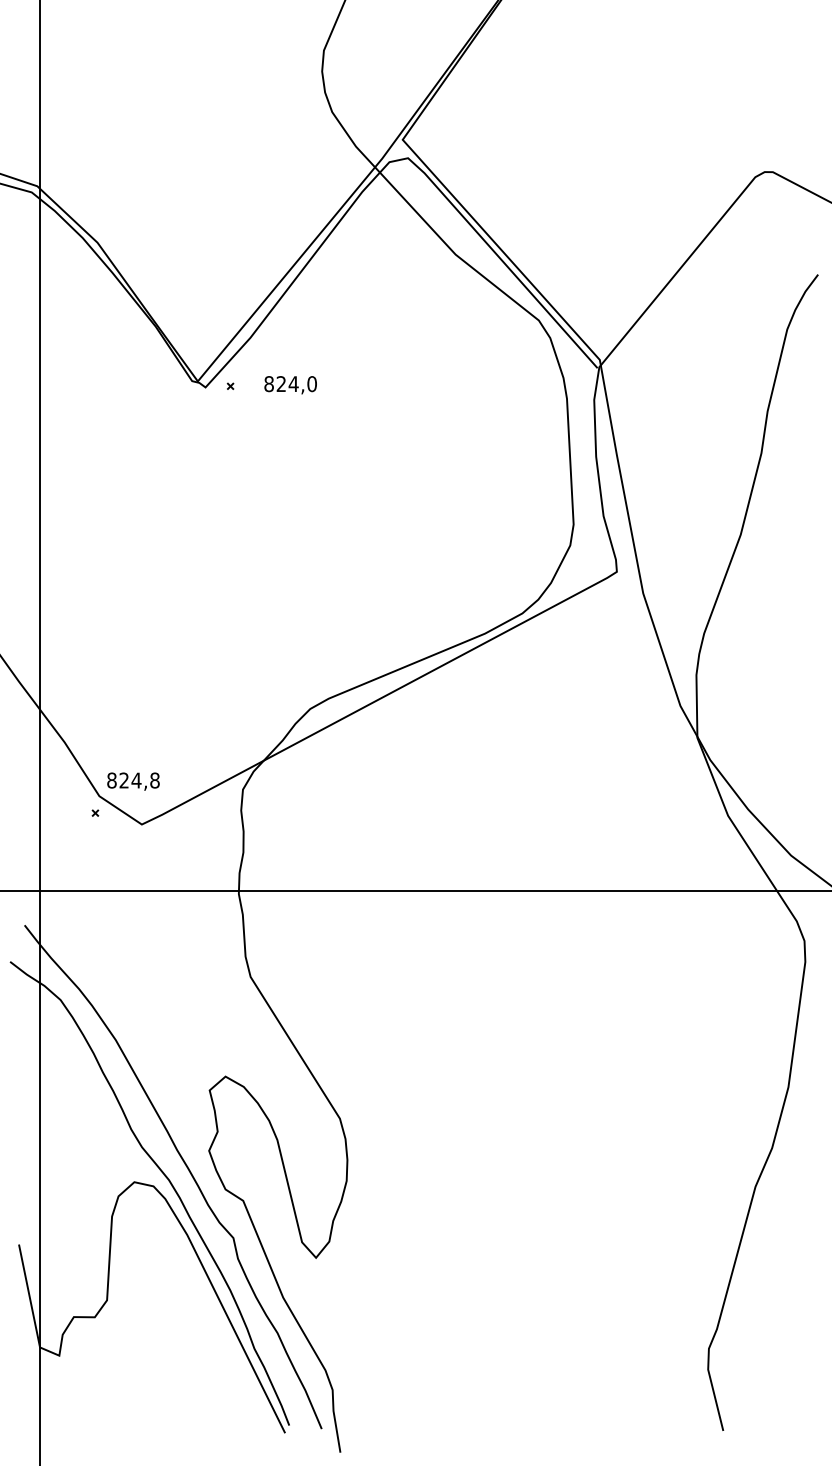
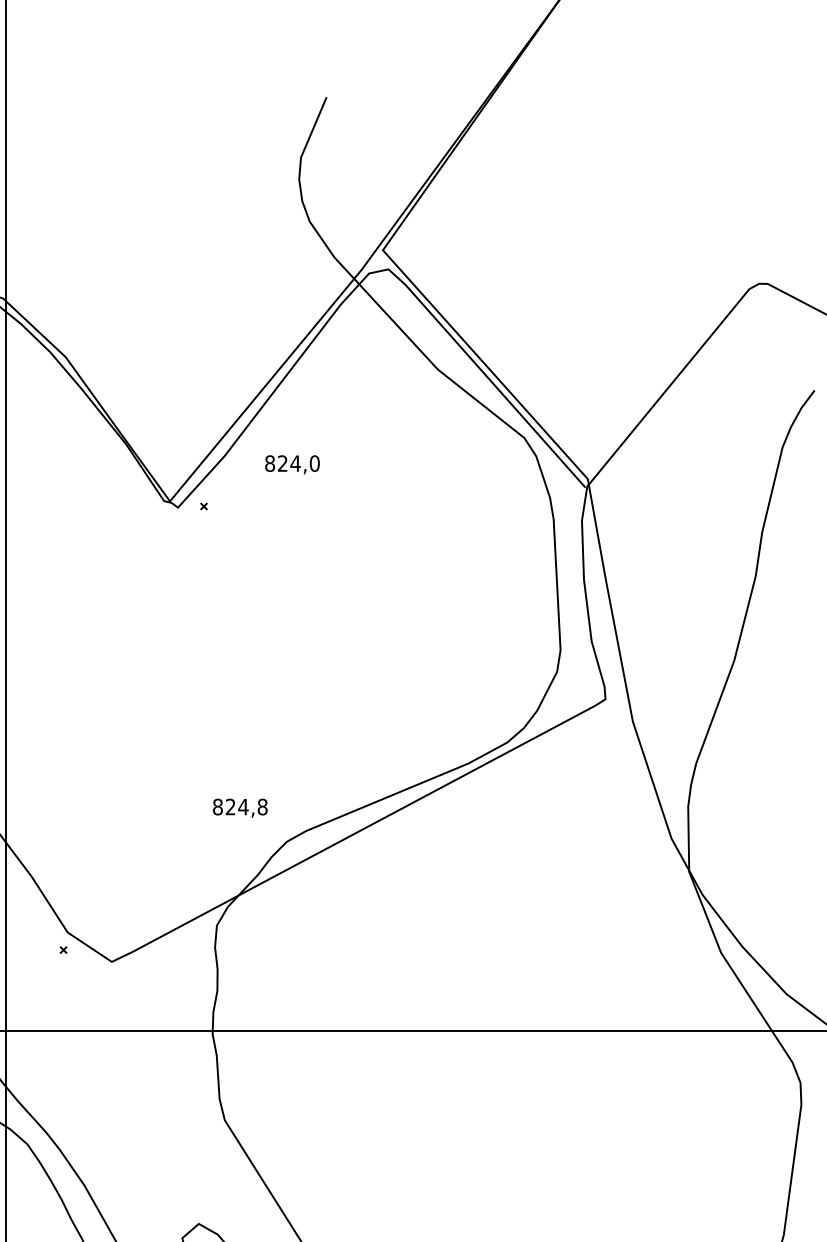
text: (290, 385) -> (292, 465), moved
text: (133, 781) -> (240, 808), moved

